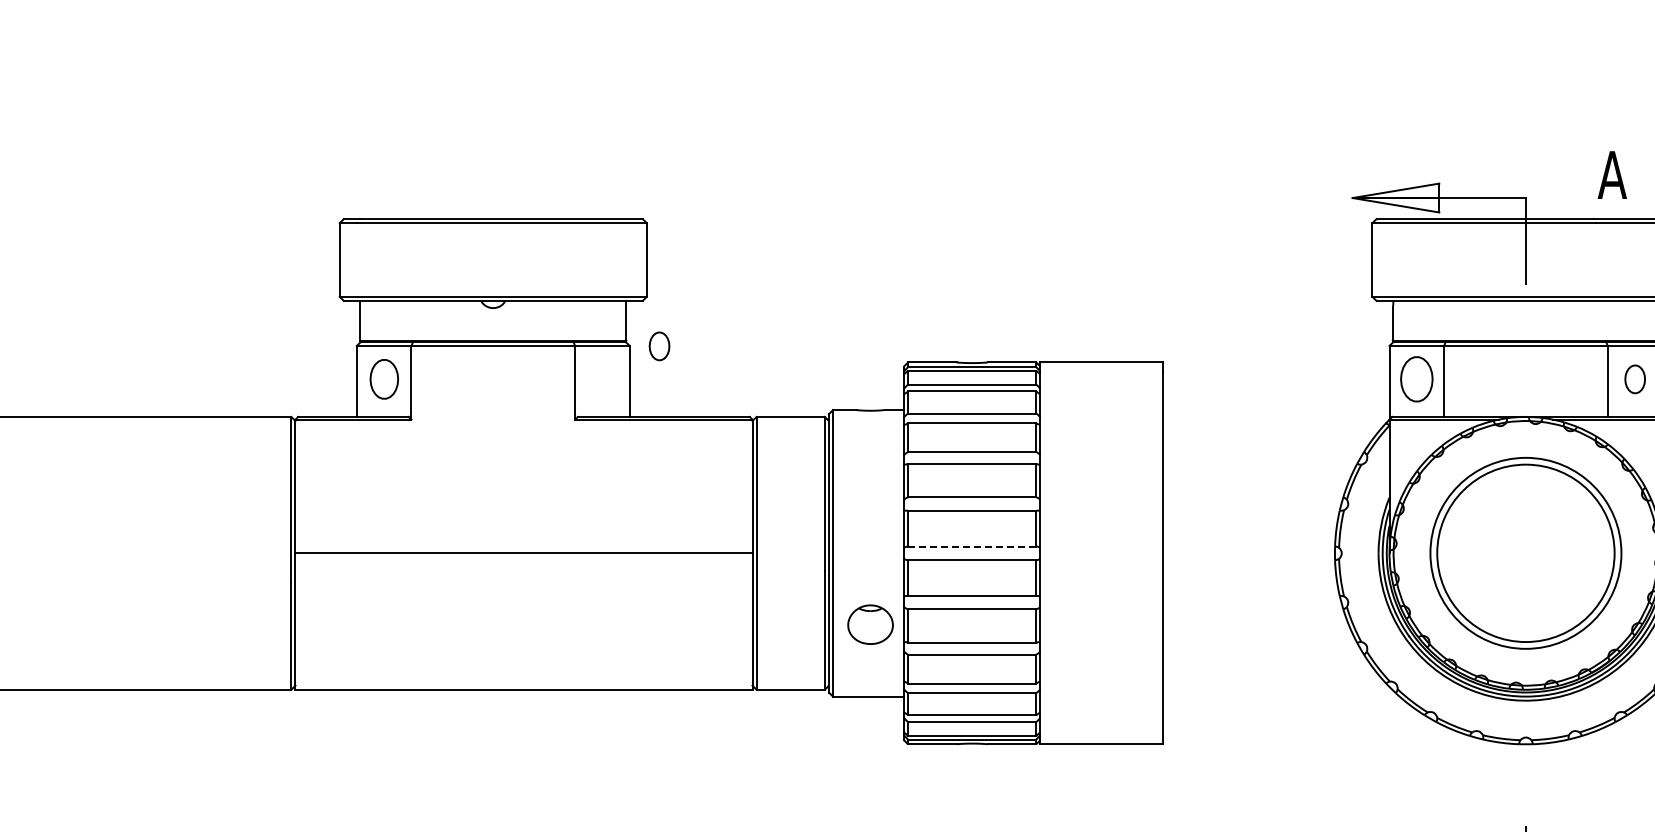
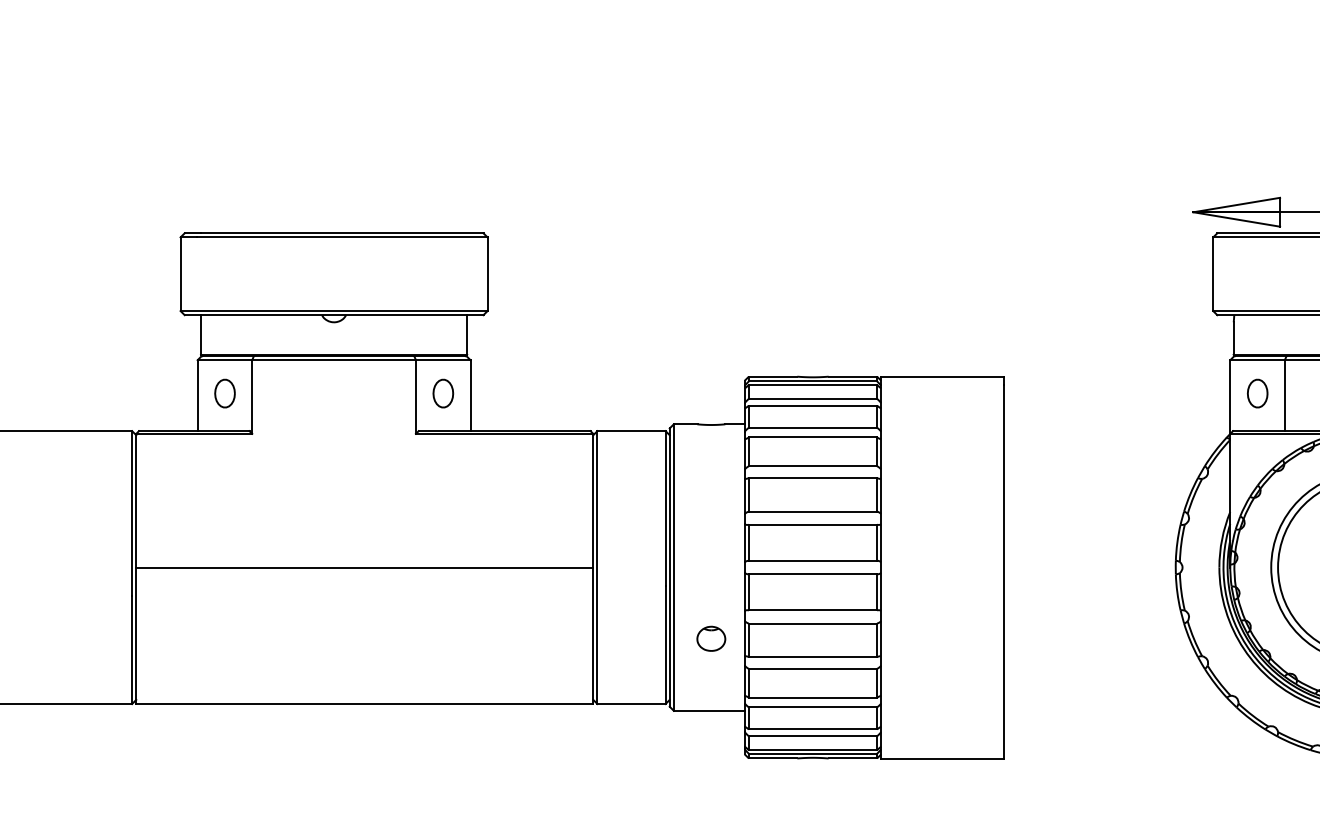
part: (659, 346) -> (443, 393), moved
part: (383, 379) -> (224, 393), size x0.71
part: (1416, 379) -> (1257, 393), size x0.62
line: (972, 546) -> (813, 560), dashed -> solid
part: (870, 624) -> (711, 638), size x0.62

